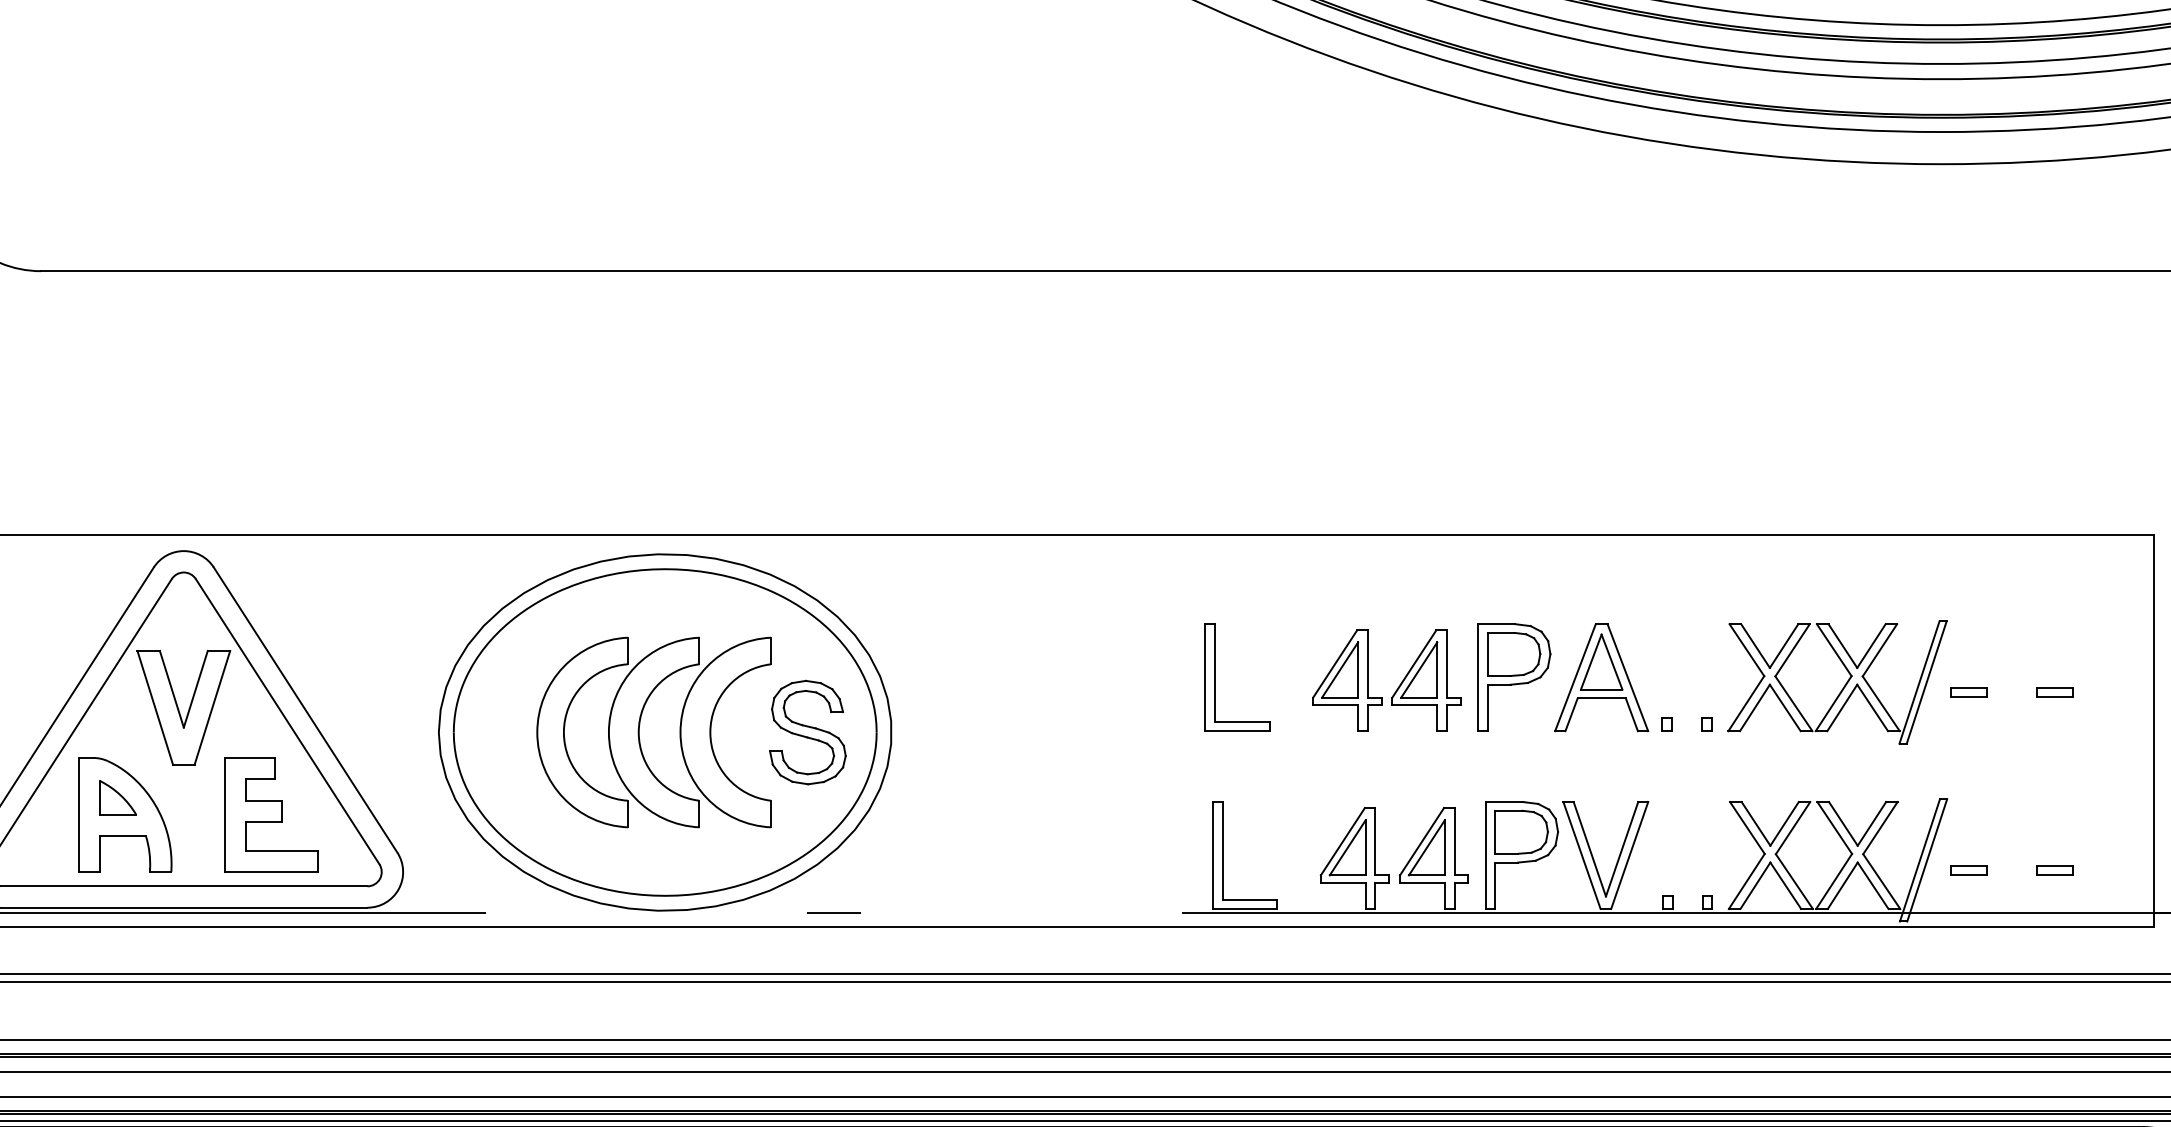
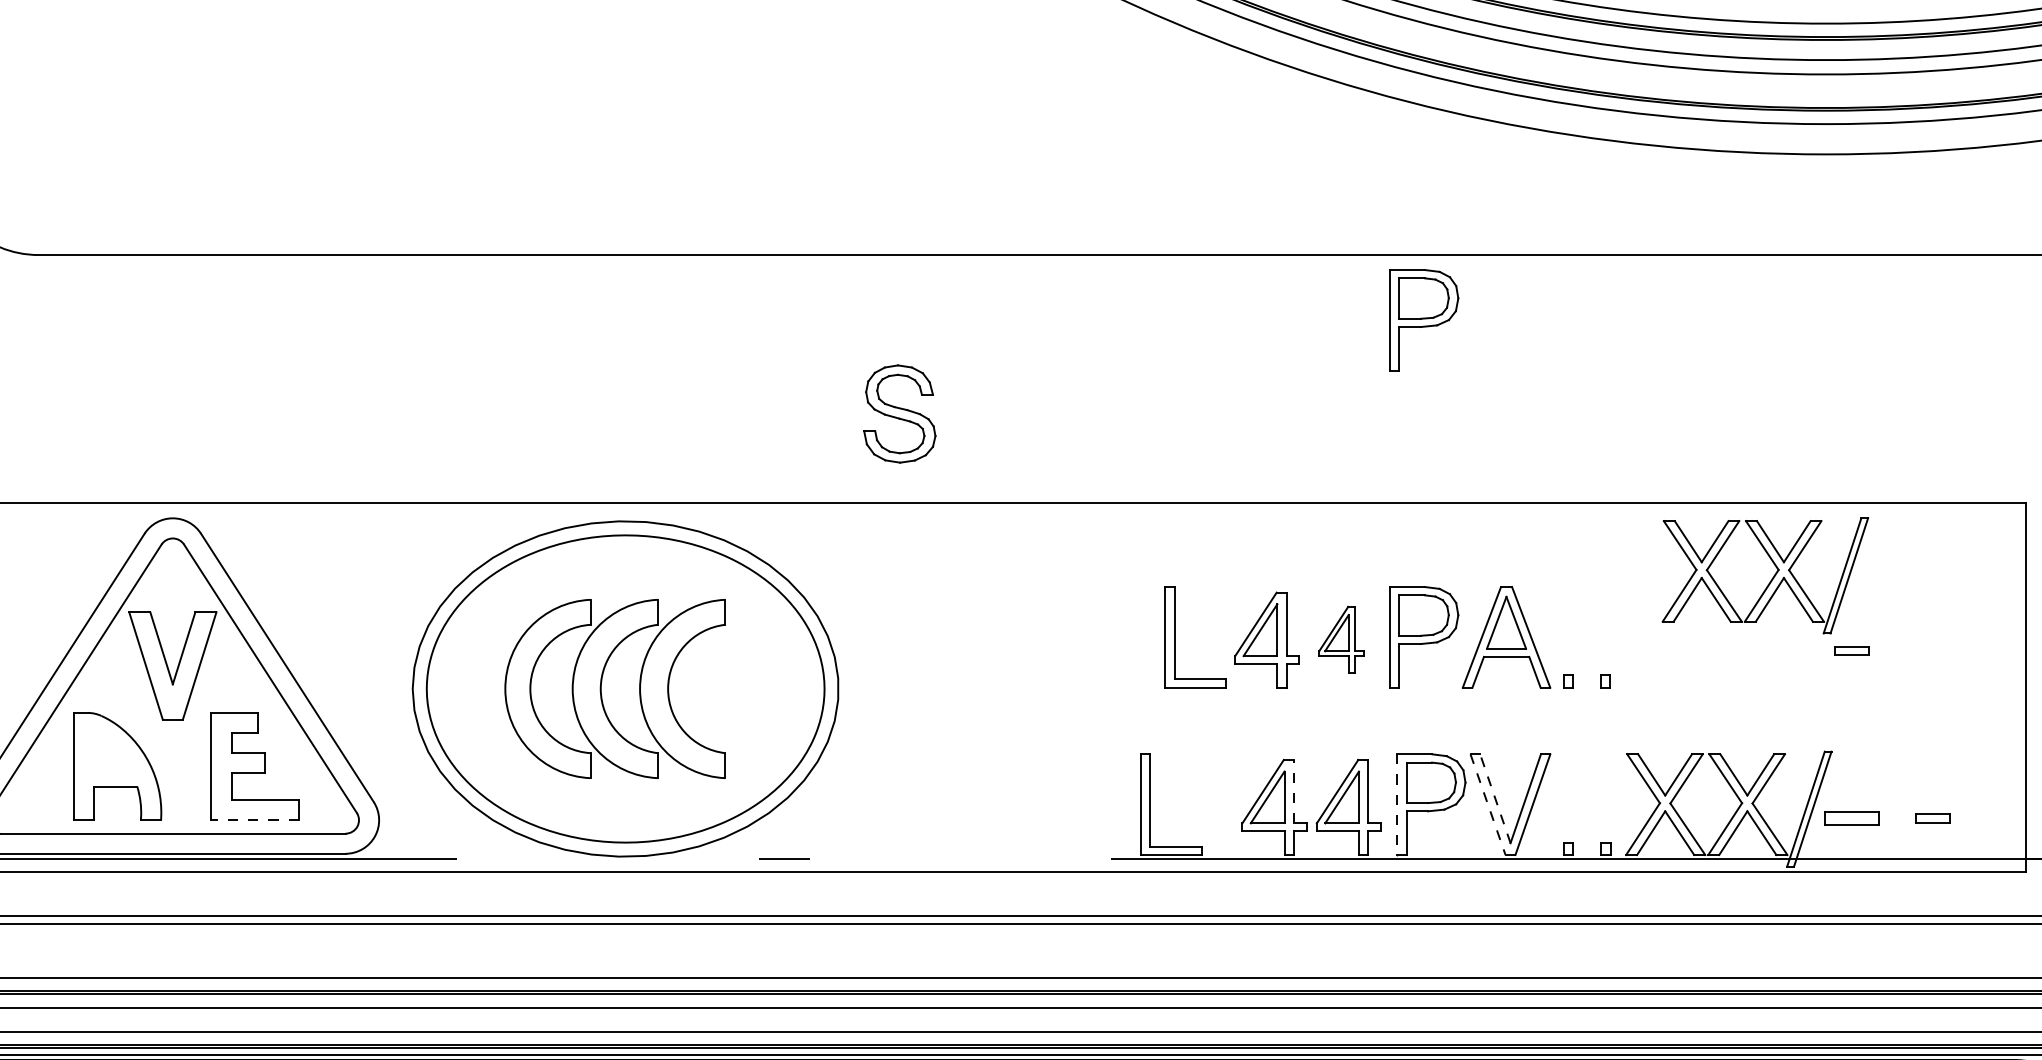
part: (1514, 340) -> (1424, 320), added
part: (1215, 677) -> (1175, 637), moved
part: (1426, 679) -> (1341, 639), size x0.7
part: (1844, 685) -> (1771, 578), moved
part: (2054, 691) -> (1932, 650), removed
part: (807, 732) -> (899, 413), moved
part: (117, 797) -> (110, 750), removed
line: (1375, 841) -> (1293, 791), solid -> dashed
line: (1589, 848) -> (1495, 798), solid -> dashed
line: (1485, 856) -> (1397, 805), solid -> dashed
line: (1582, 856) -> (1488, 805), solid -> dashed
part: (1968, 870) -> (1851, 818), size x1.6
line: (271, 872) -> (255, 820), solid -> dashed

